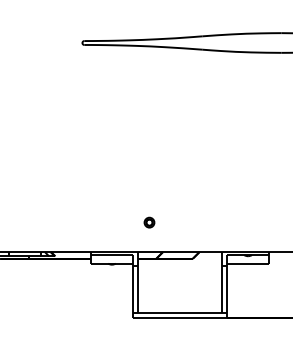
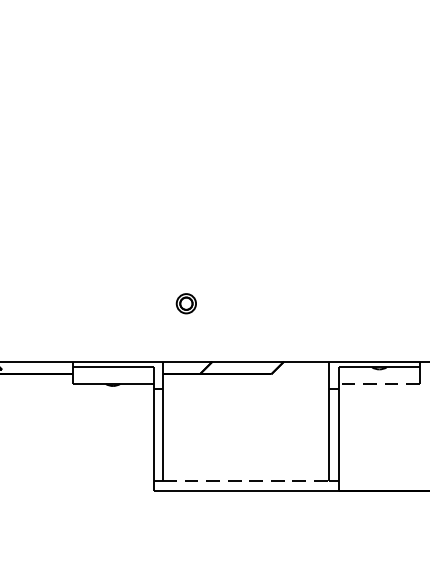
line: (248, 263) -> (380, 383), solid -> dashed
line: (180, 313) -> (247, 481), solid -> dashed

